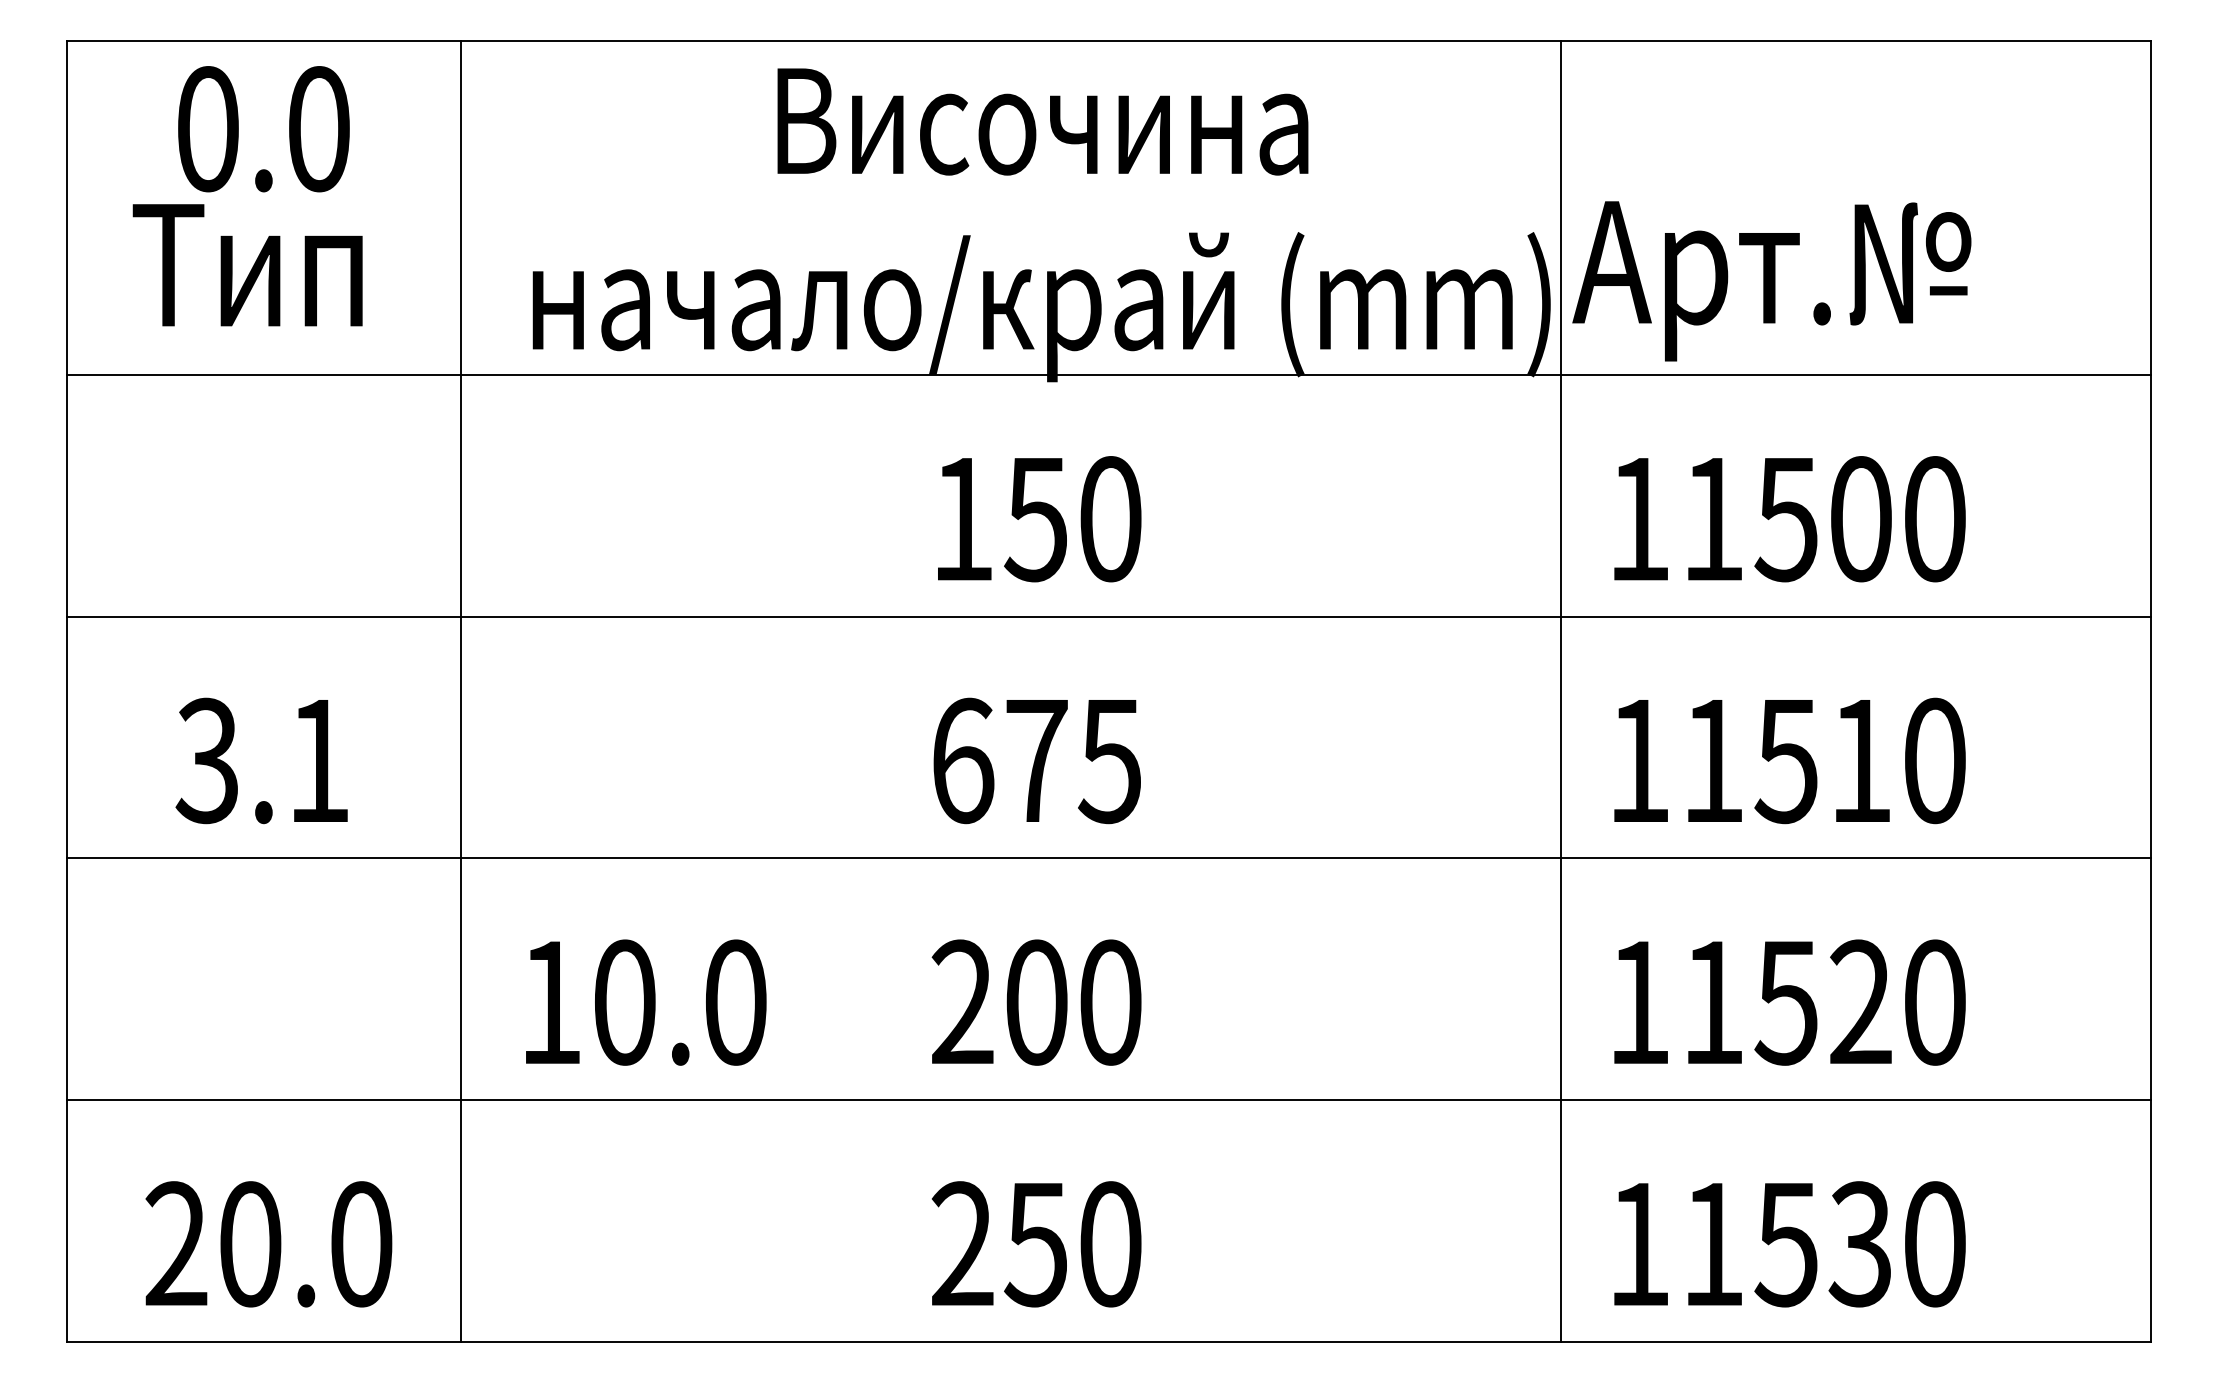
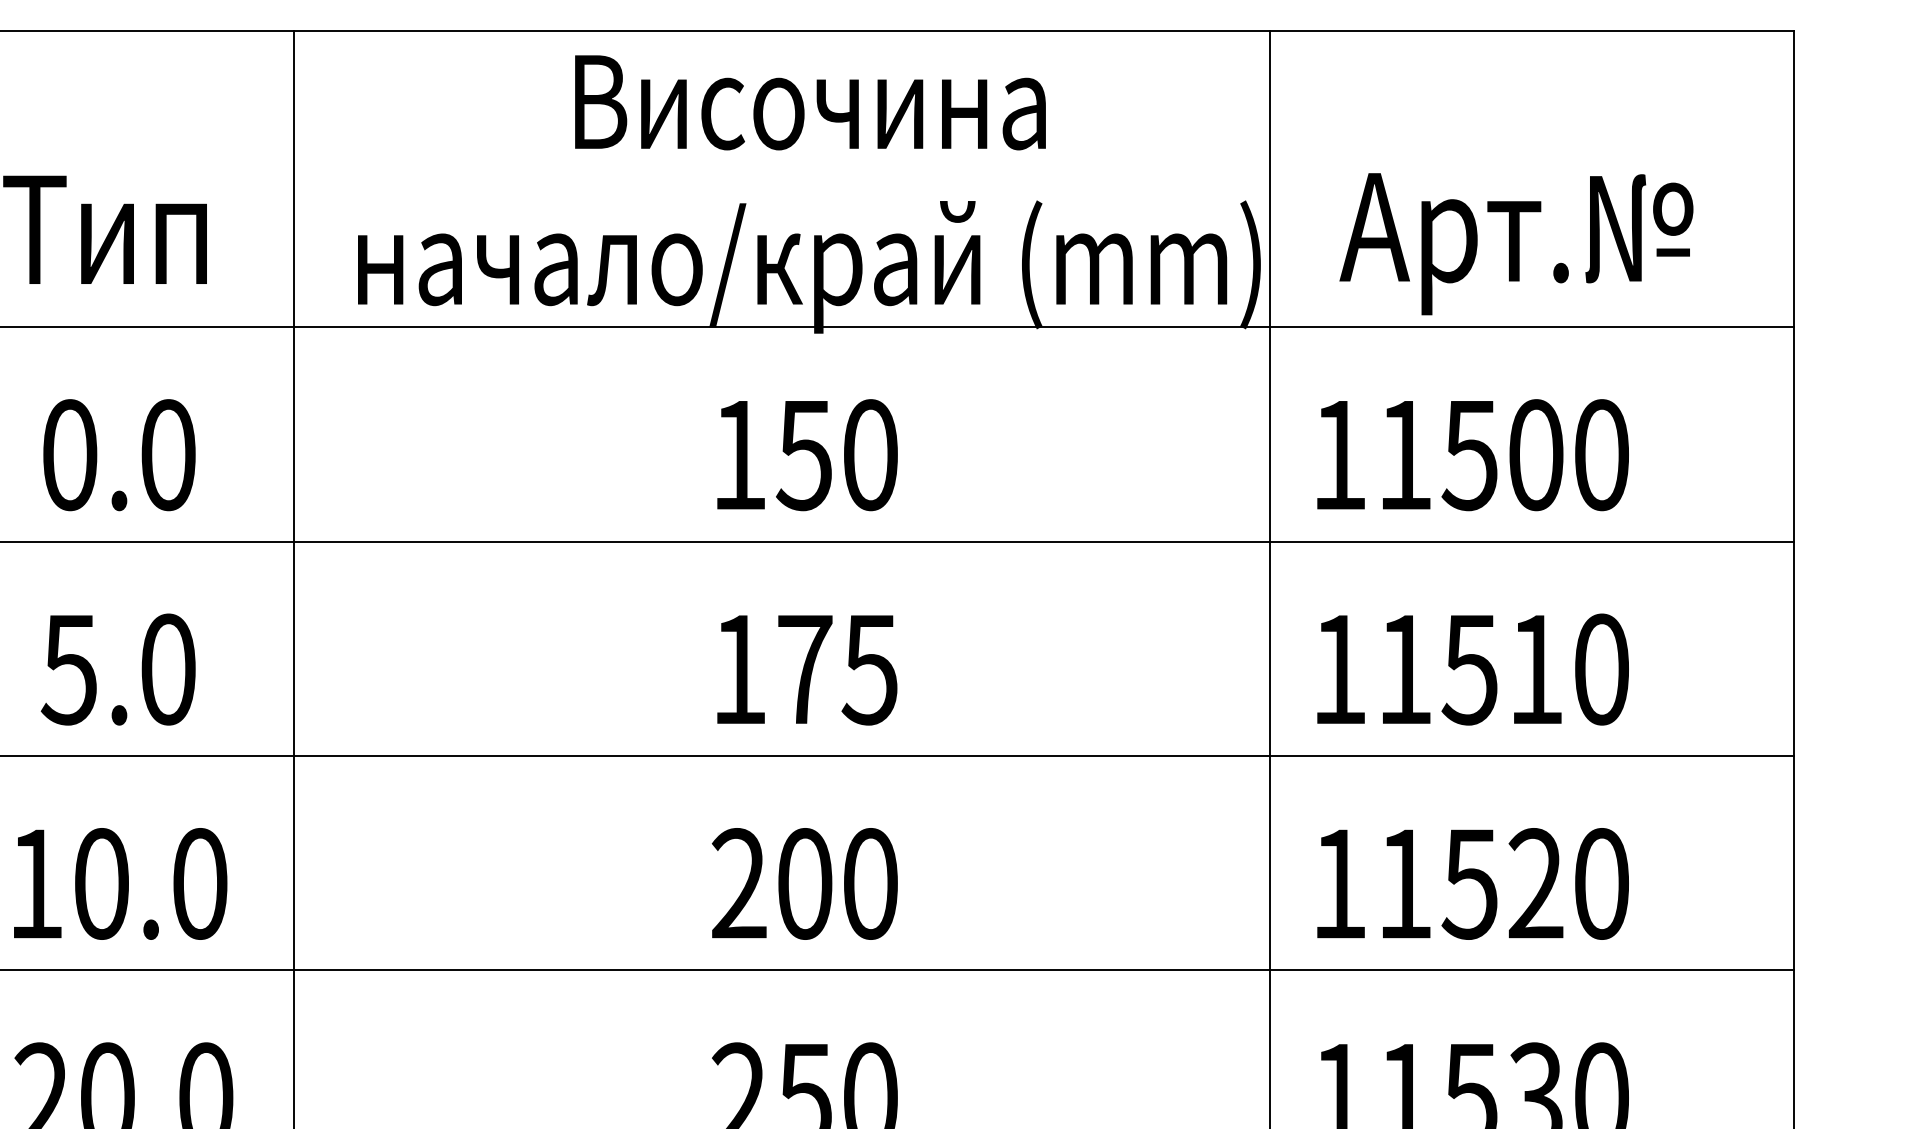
text: (263, 129) -> (119, 455), moved
text: (1771, 281) -> (1516, 244), moved
text: (262, 760) -> (118, 669), 3.1 -> 5.0
text: (963, 760) -> (740, 669), 675 -> 175
text: (646, 1002) -> (120, 883), moved

